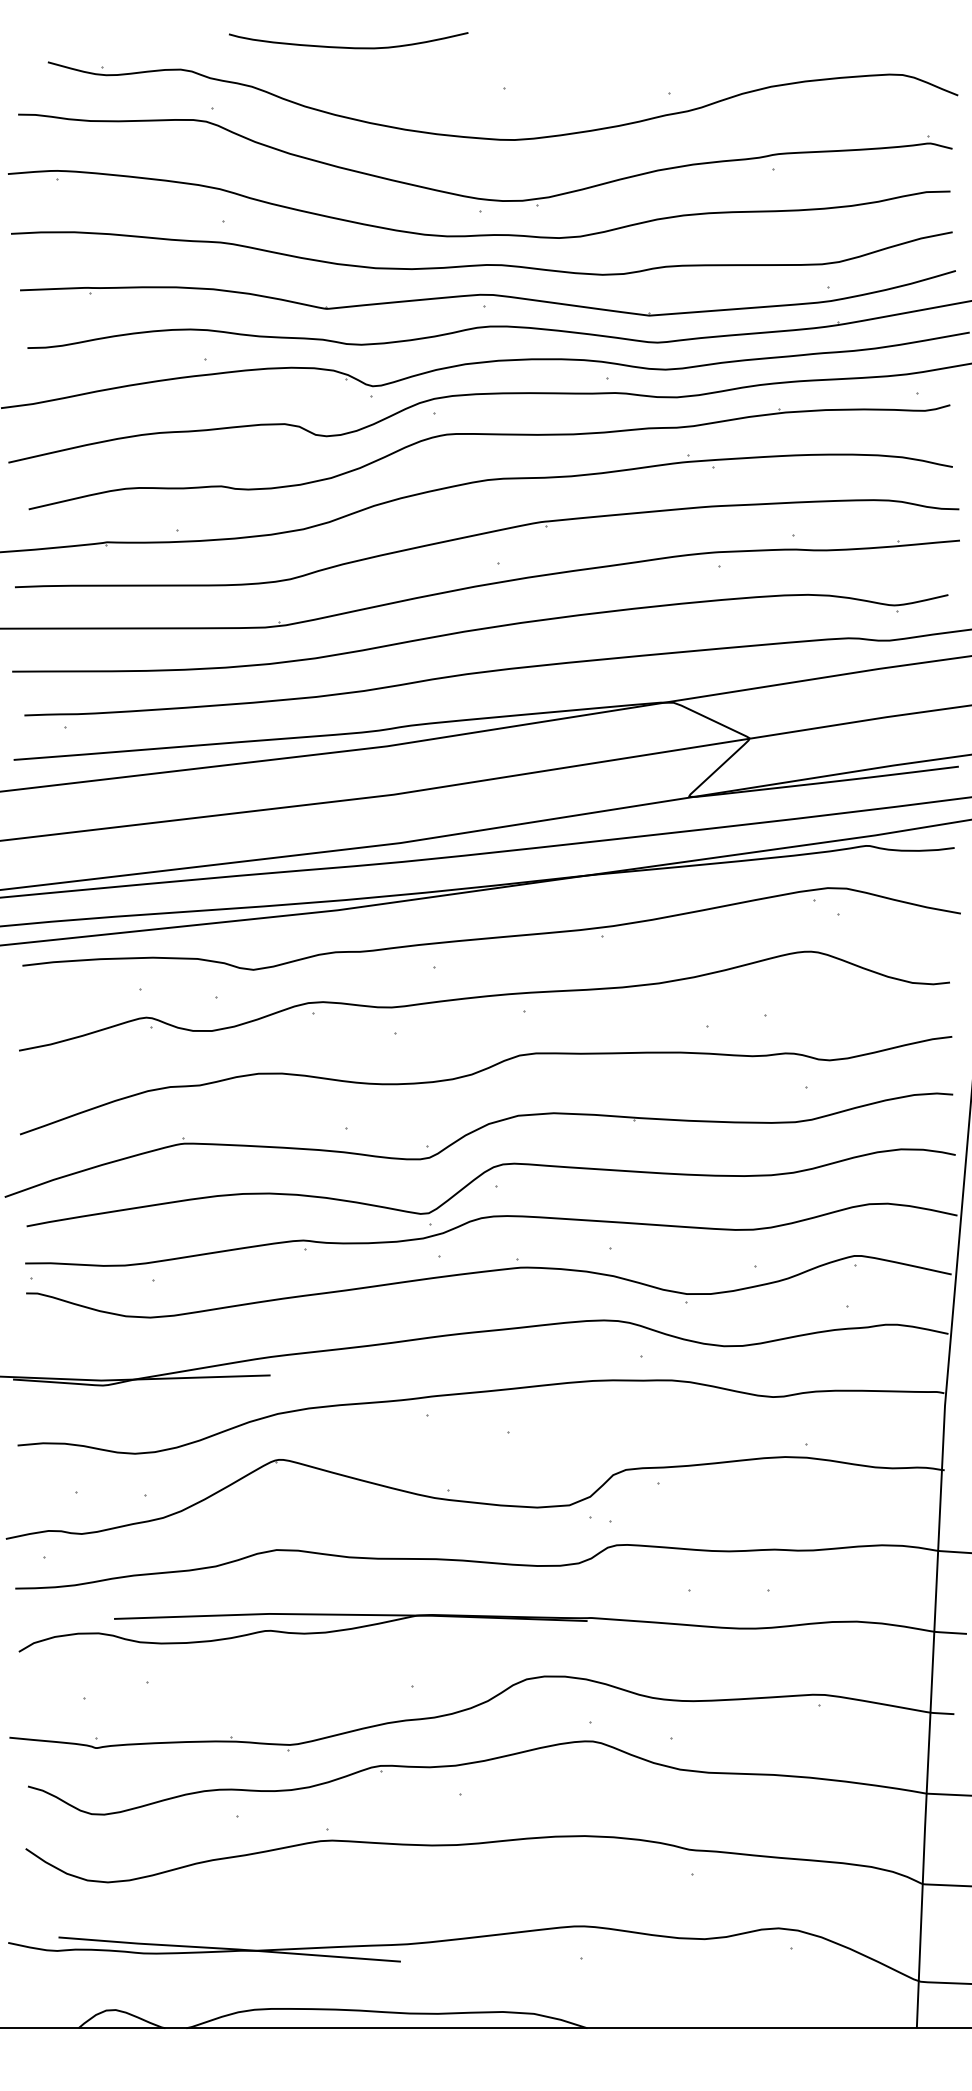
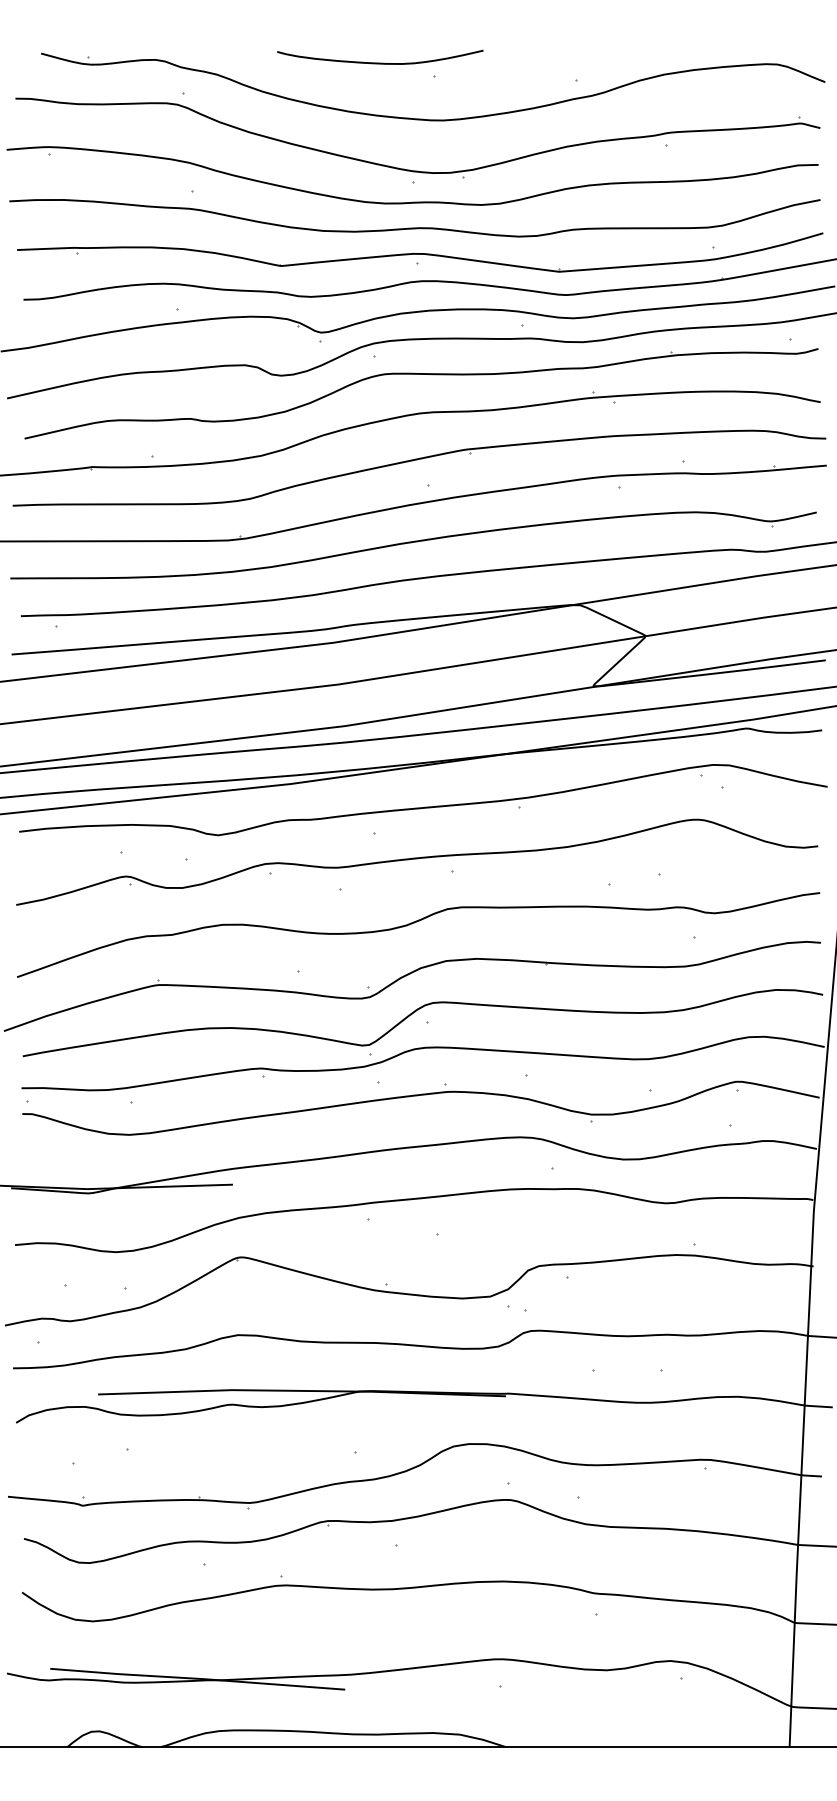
curve: (345, 46) -> (377, 62), moved

